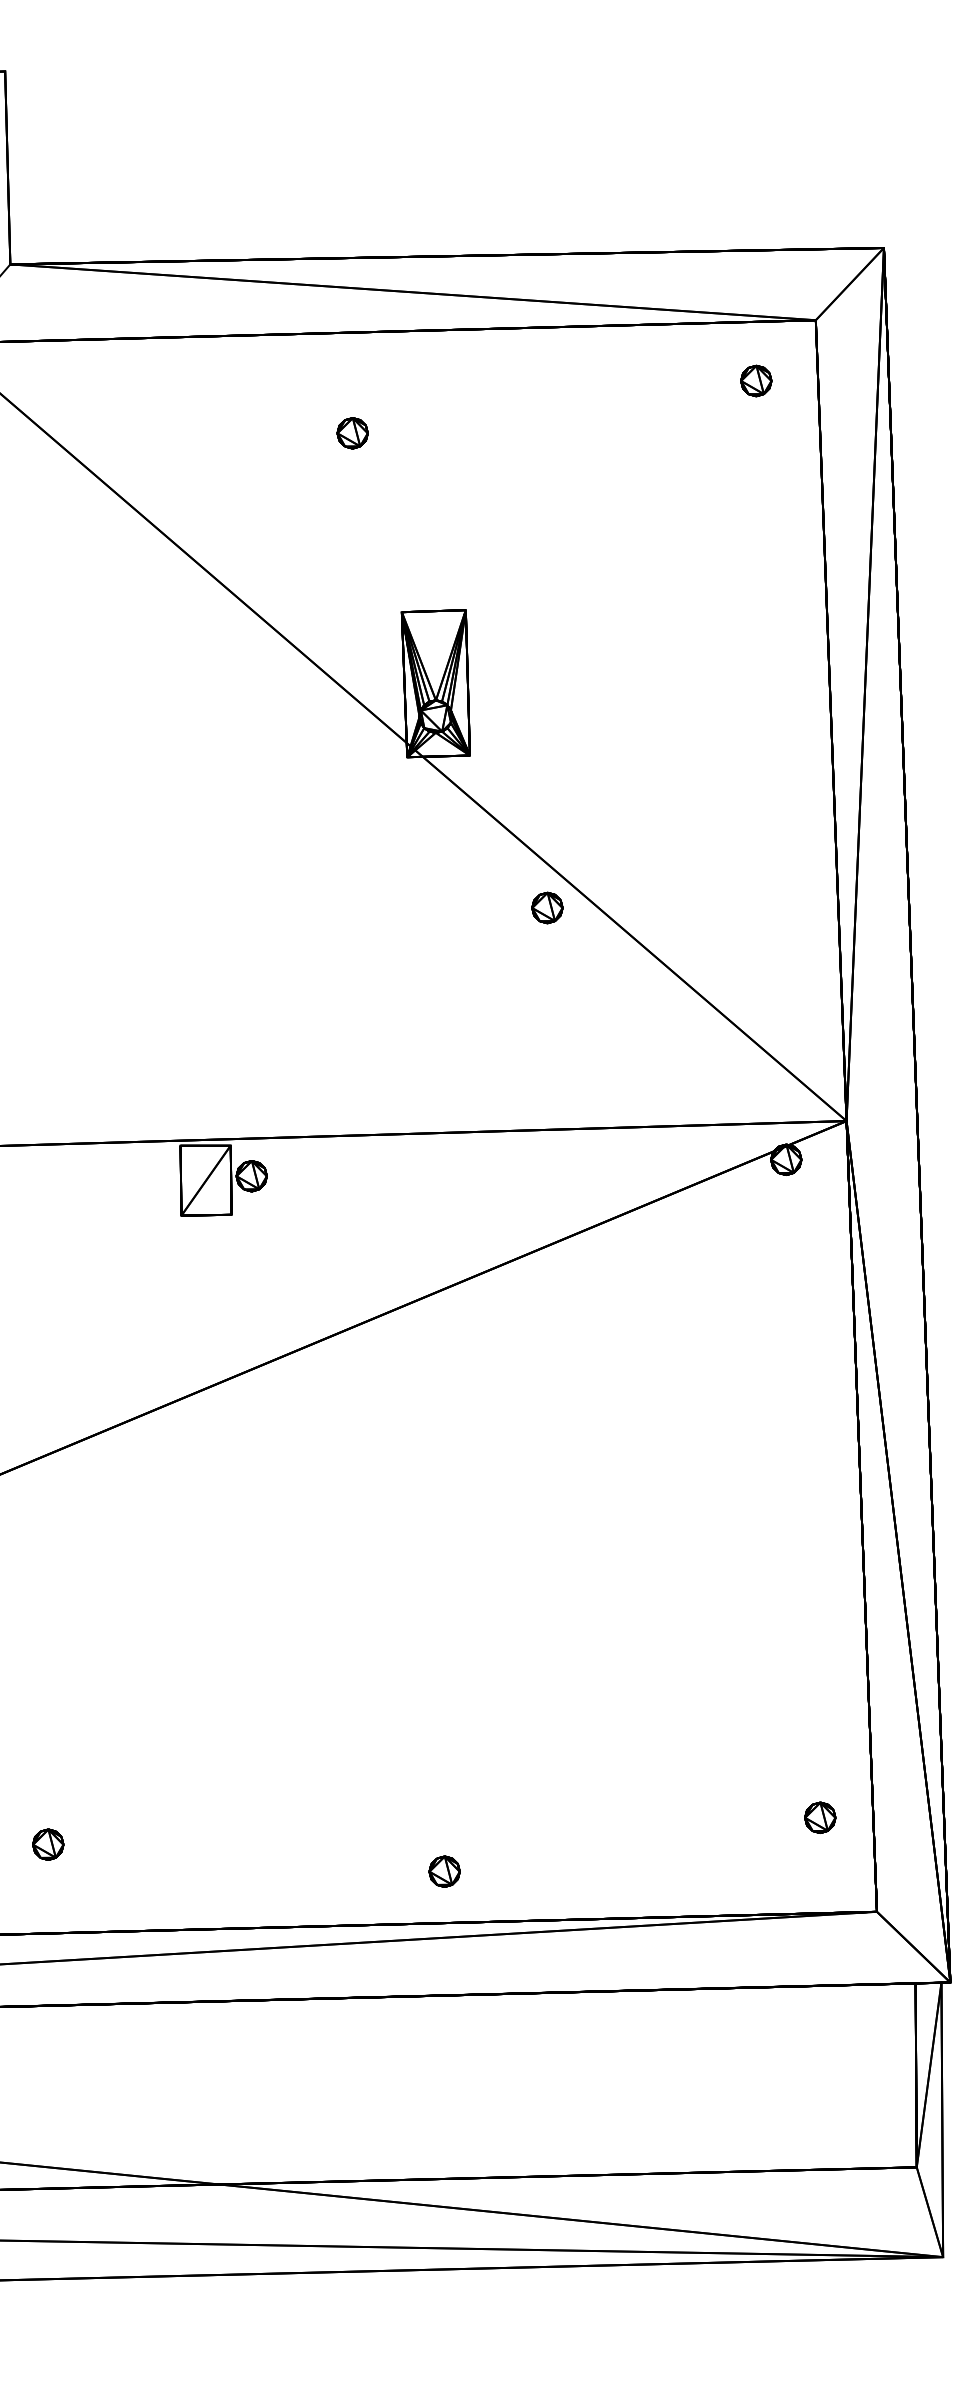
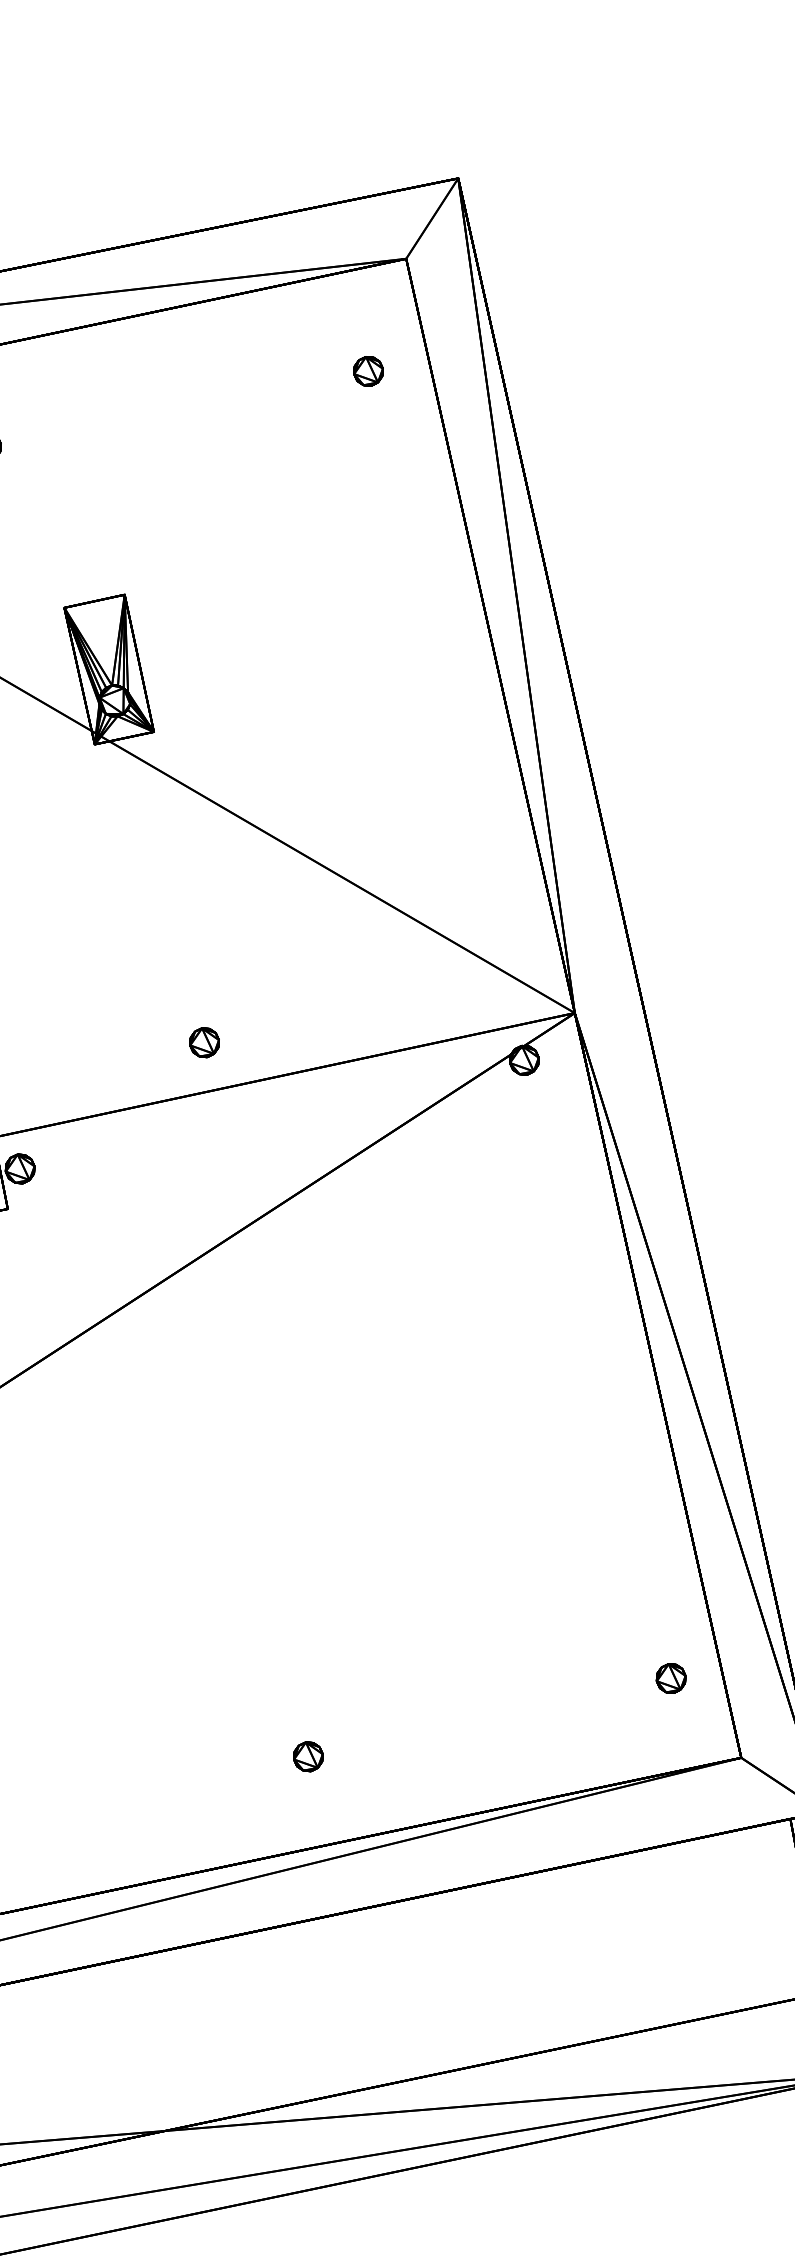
part: (756, 380) -> (368, 370), moved
part: (547, 907) -> (204, 1042), moved
part: (444, 1871) -> (308, 1756), moved

